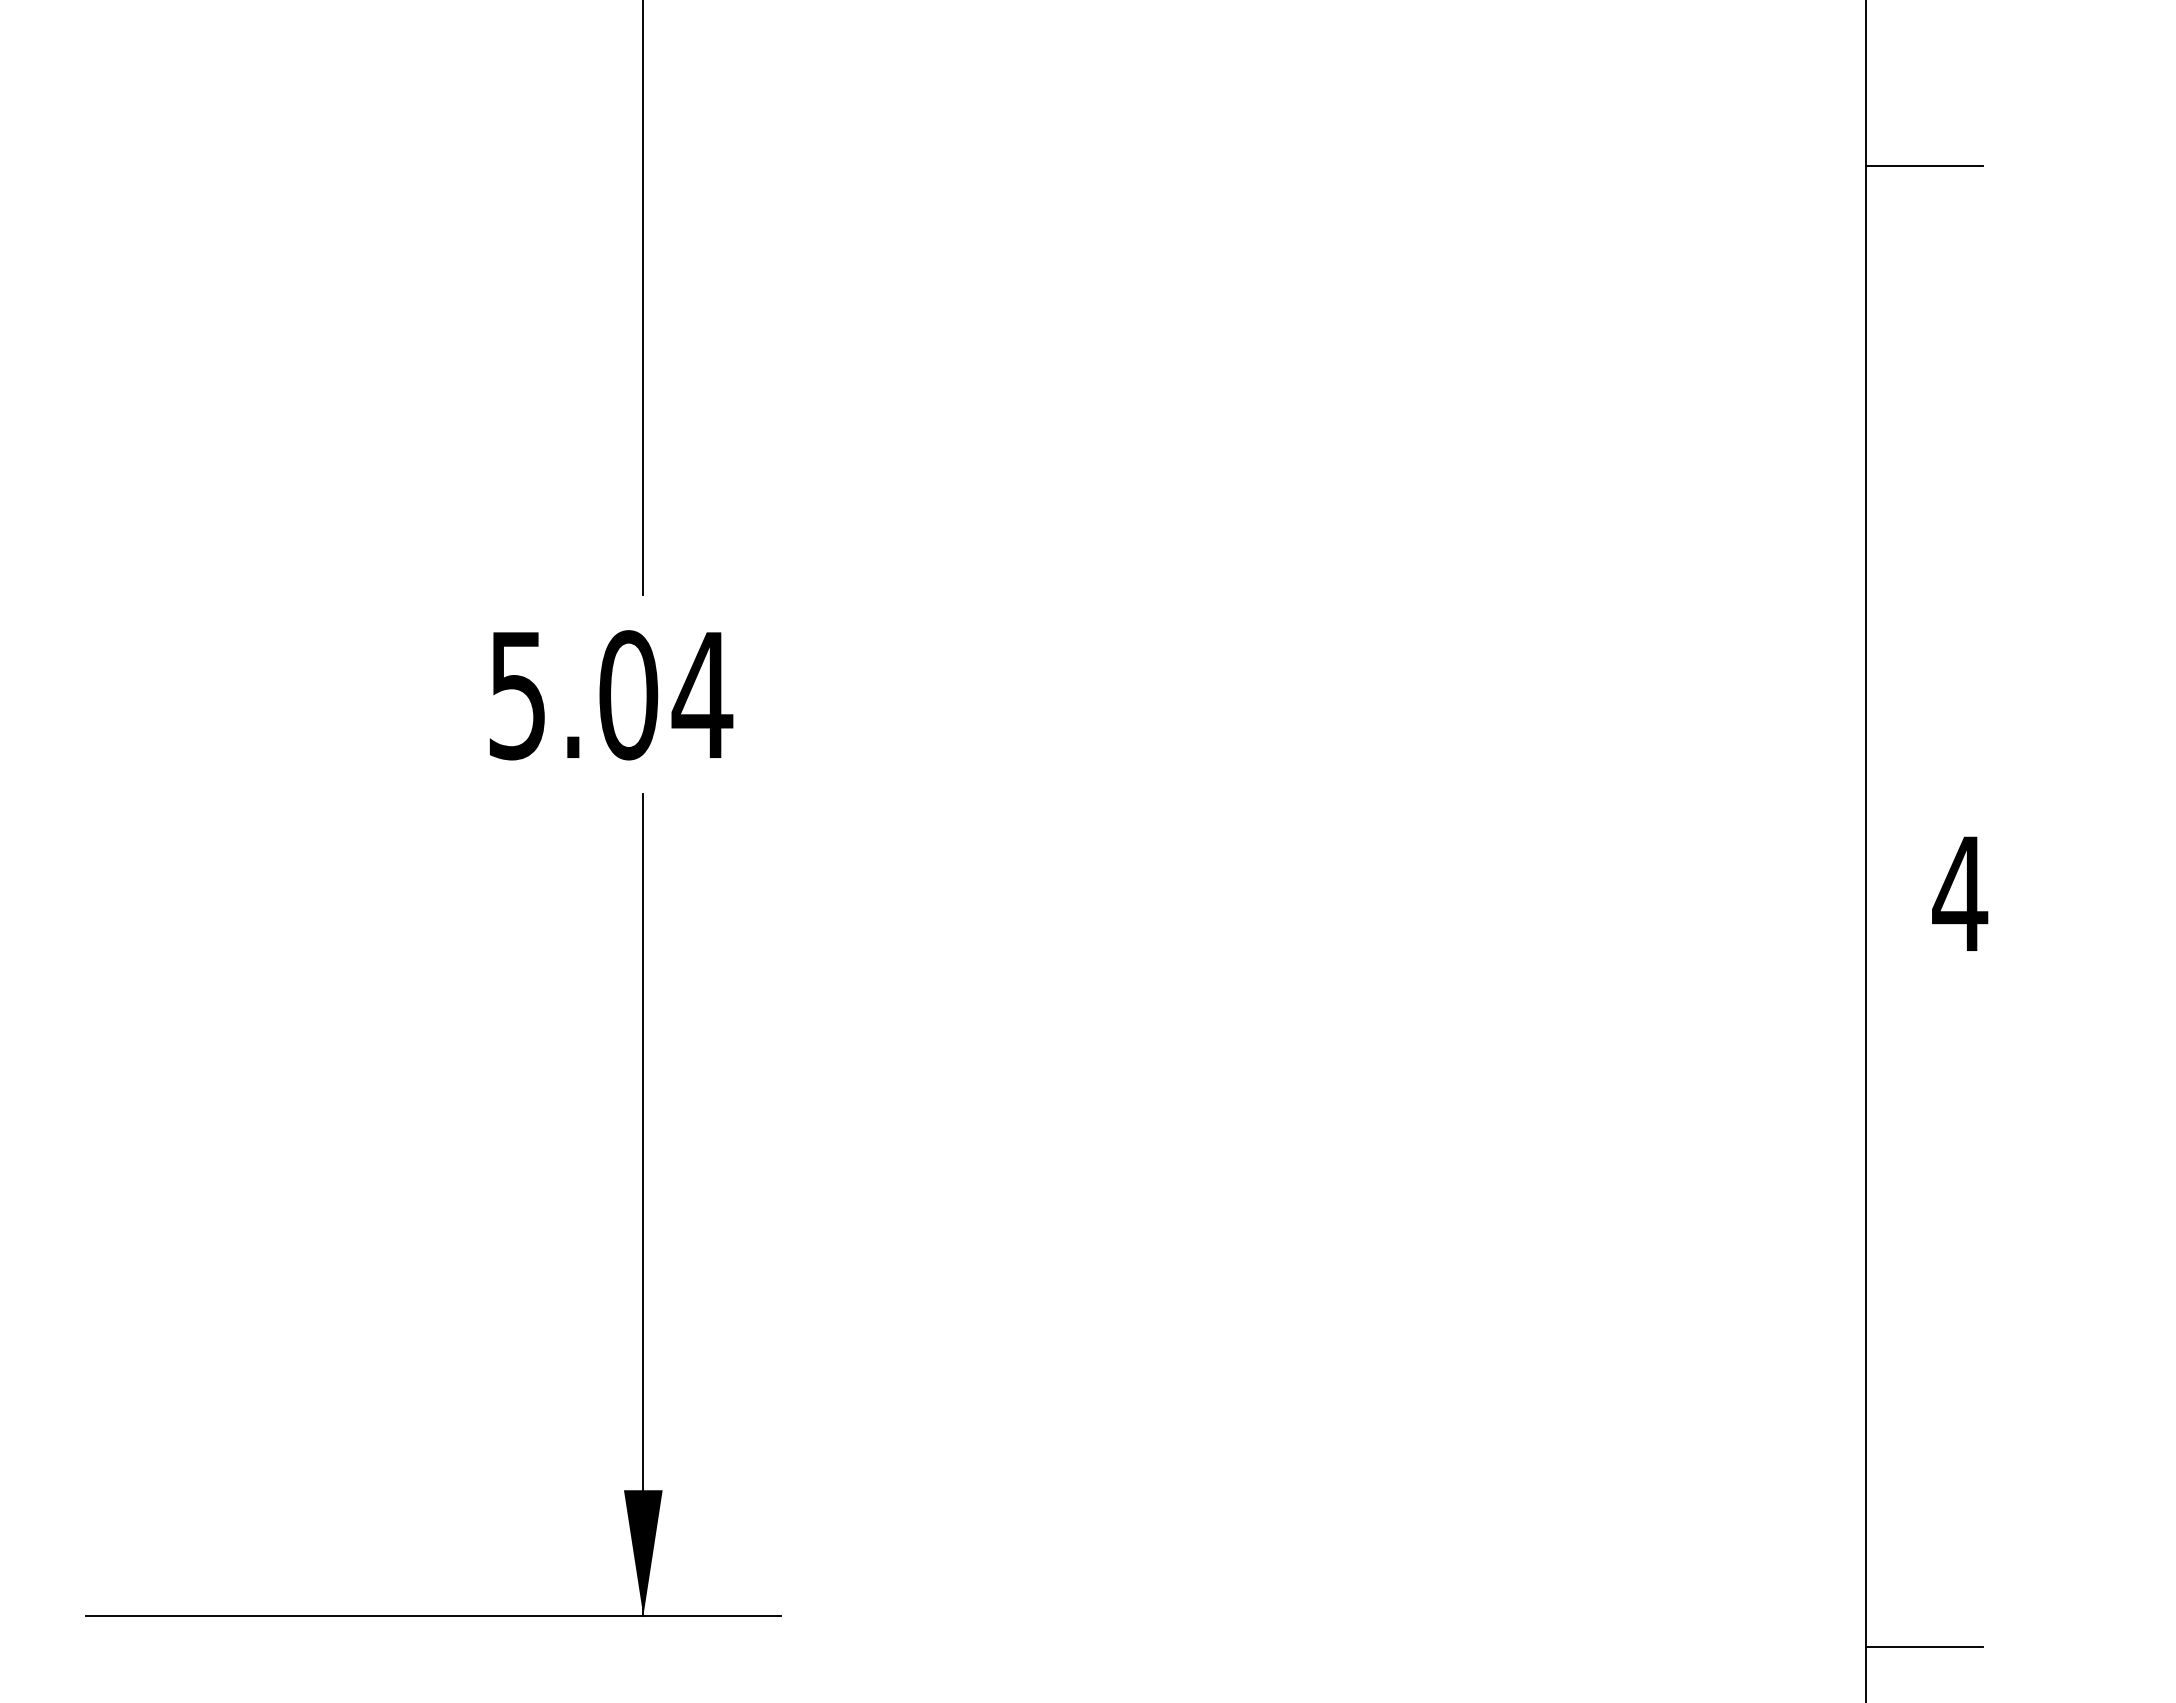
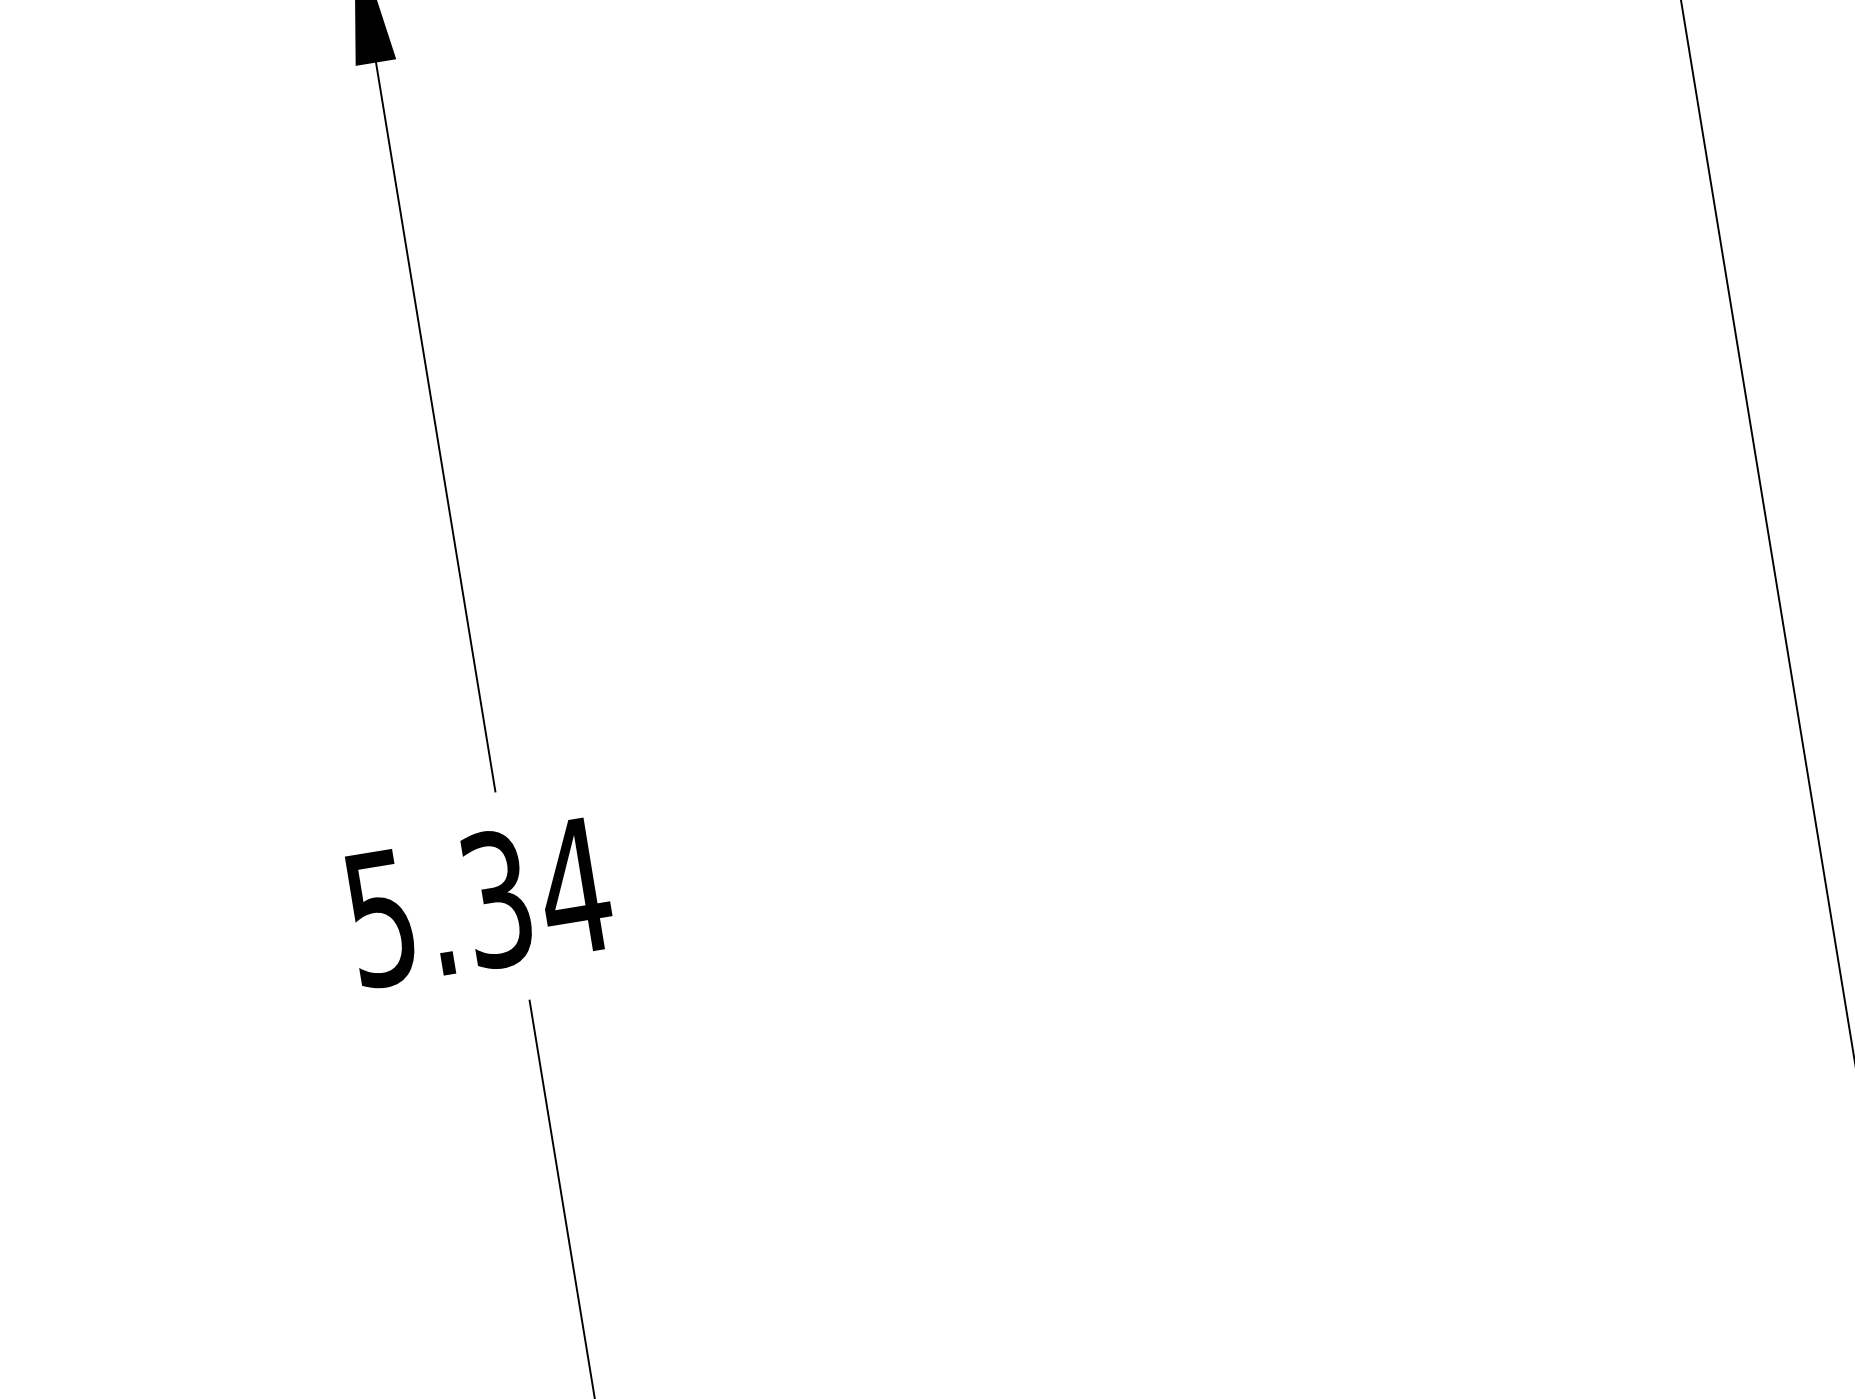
line: (1924, 166) -> (1763, 123), removed
text: (628, 695) -> (497, 899), 5.04 -> 5.34

